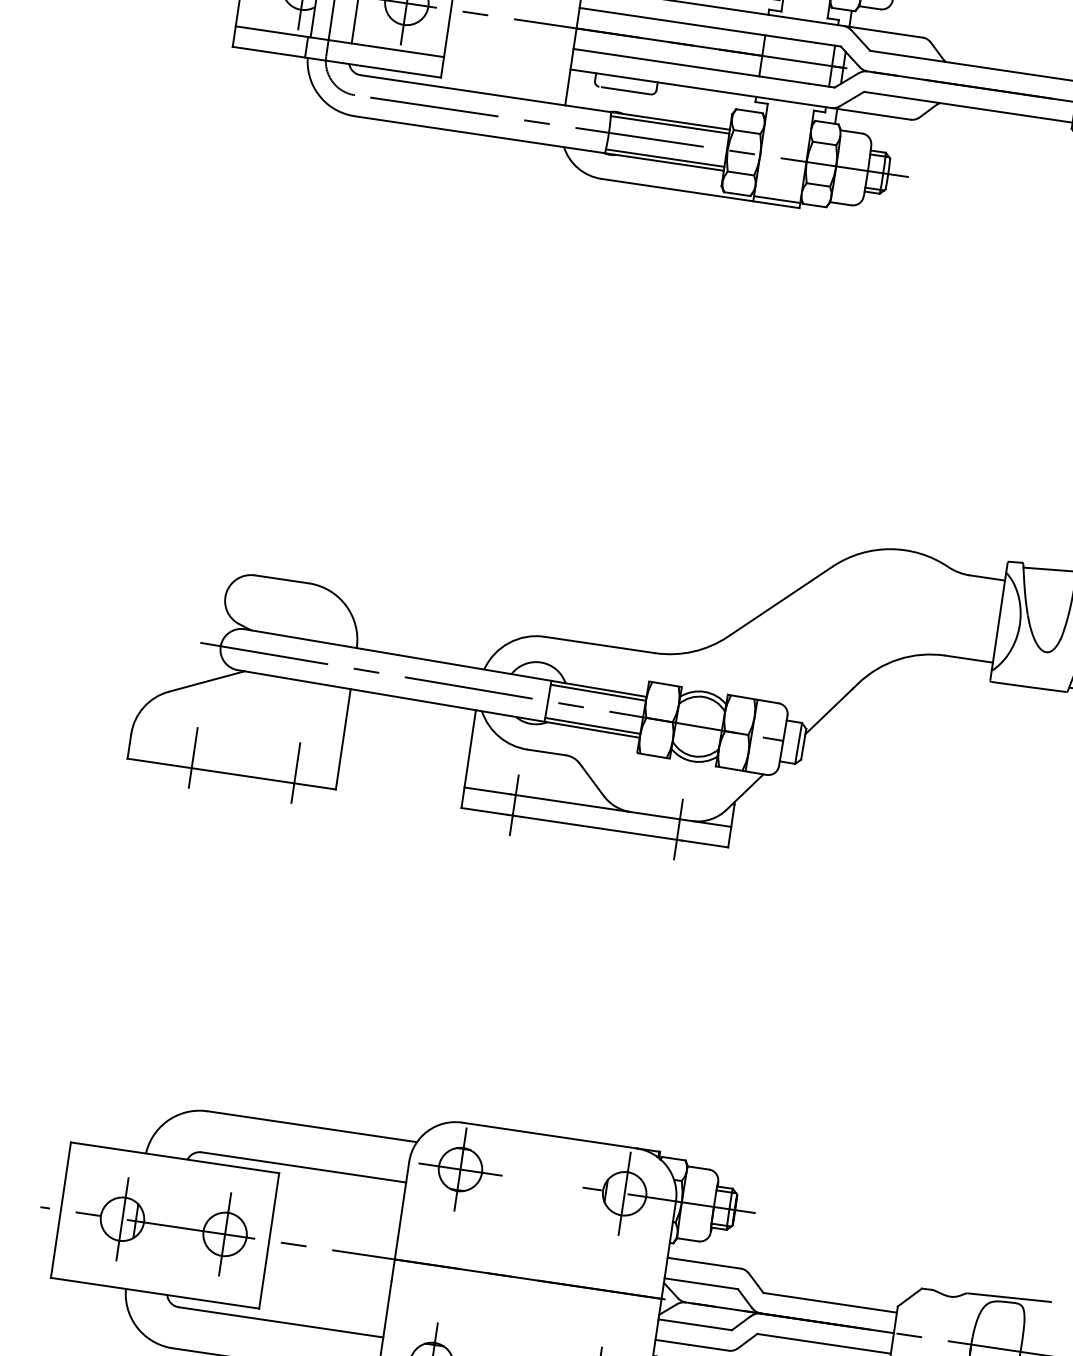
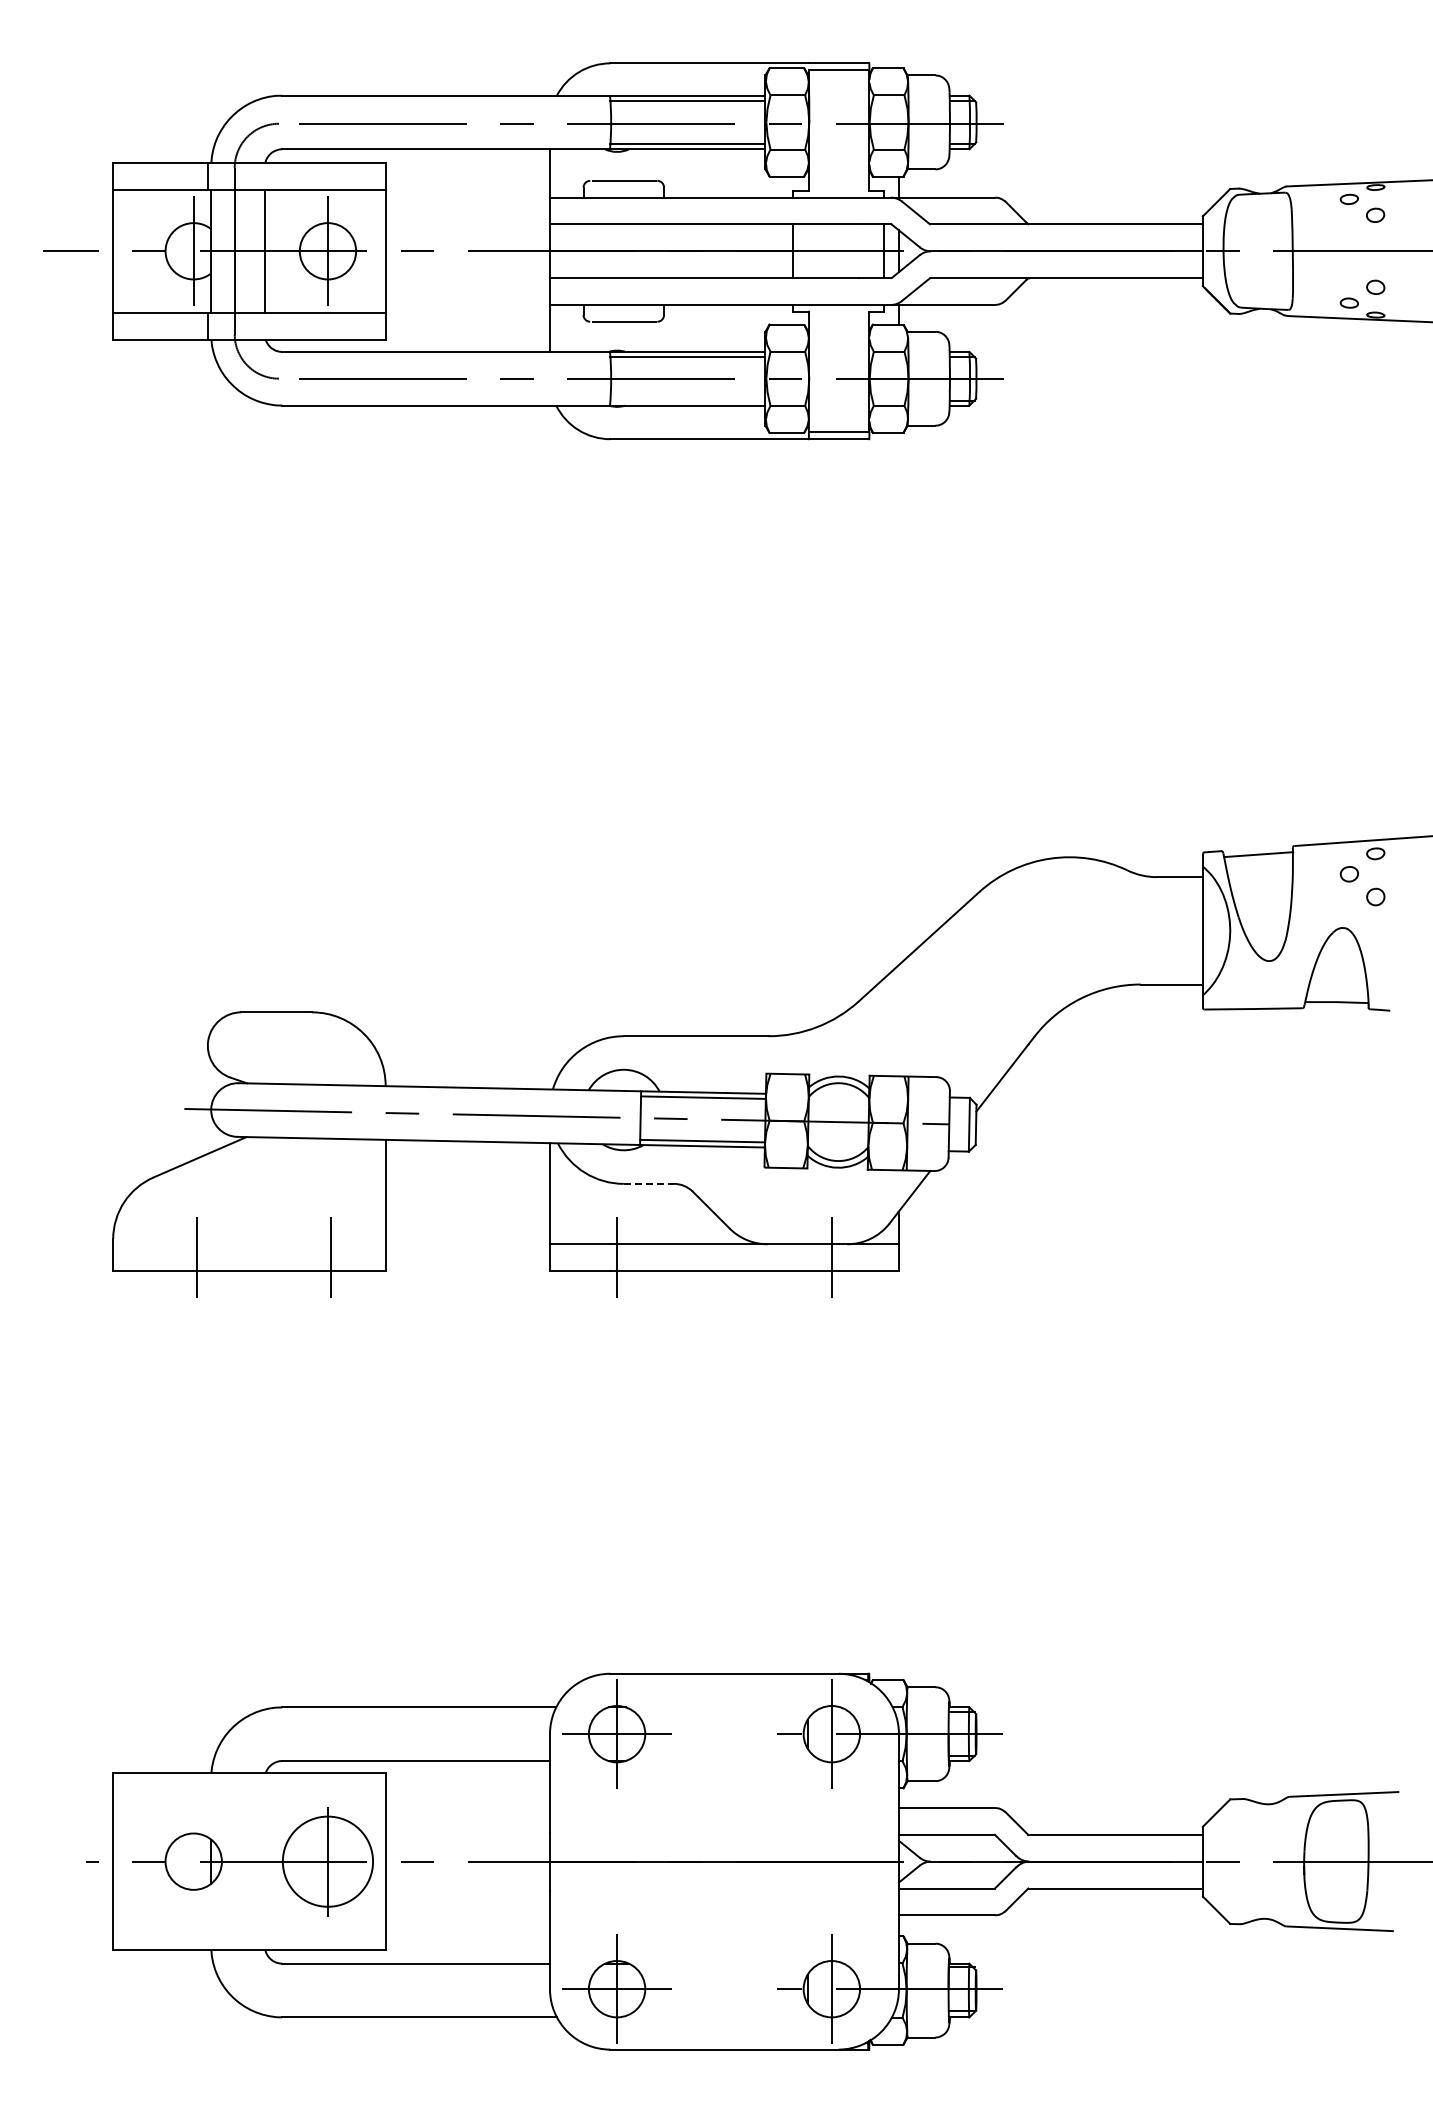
line: (664, 158) -> (687, 400), removed
line: (547, 752) -> (649, 1183), solid -> dashed
line: (122, 1219) -> (193, 1861), removed
circle: (224, 1234) -> (327, 1861), size x1.6

